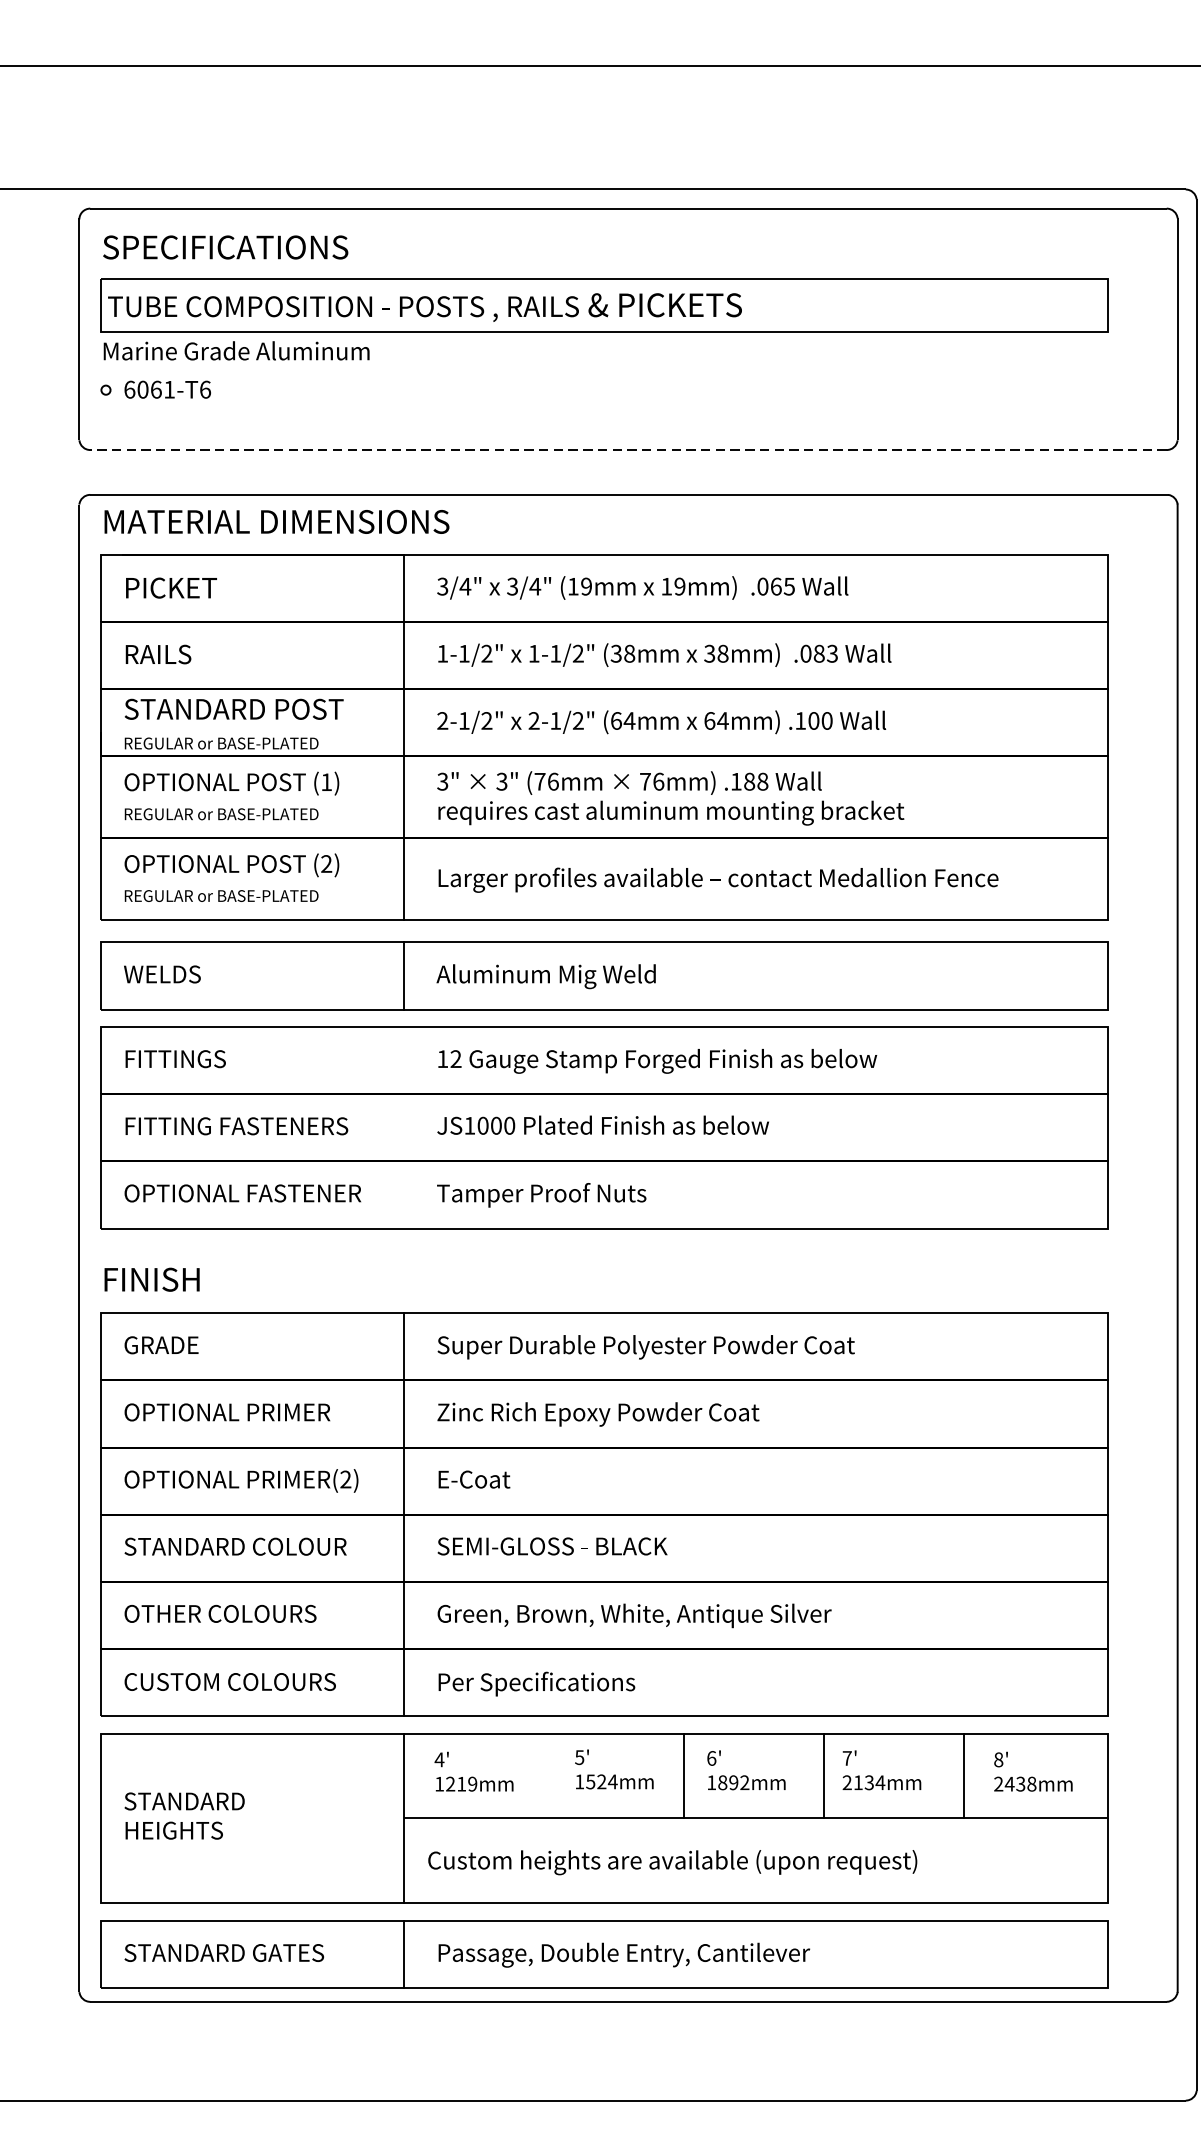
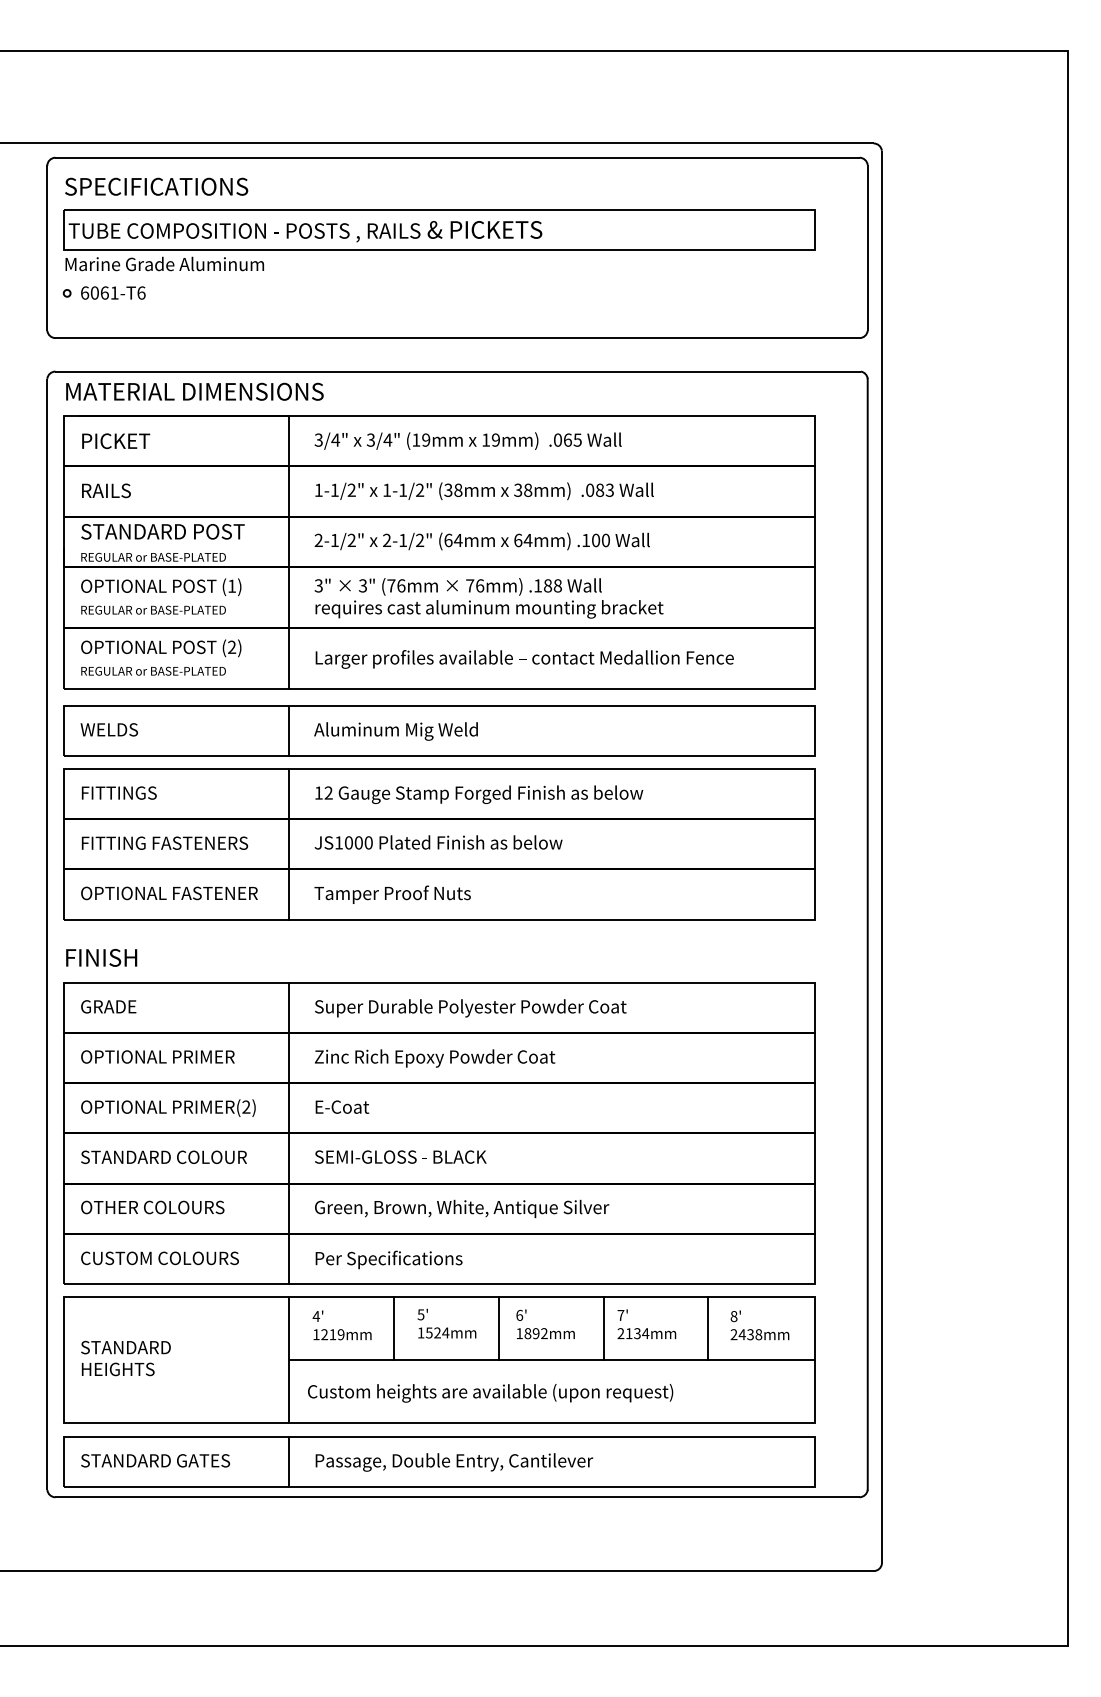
line: (628, 450) -> (457, 338), dashed -> solid
line: (403, 1127) -> (289, 844), added
line: (544, 1775) -> (394, 1328), added

